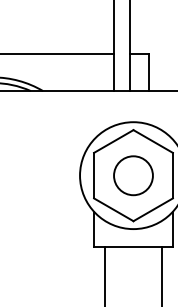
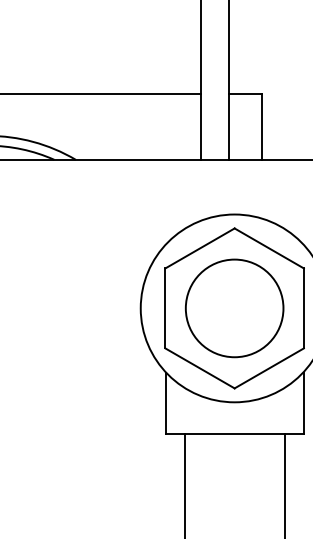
circle: (133, 175) -> (234, 308), size x1.43

